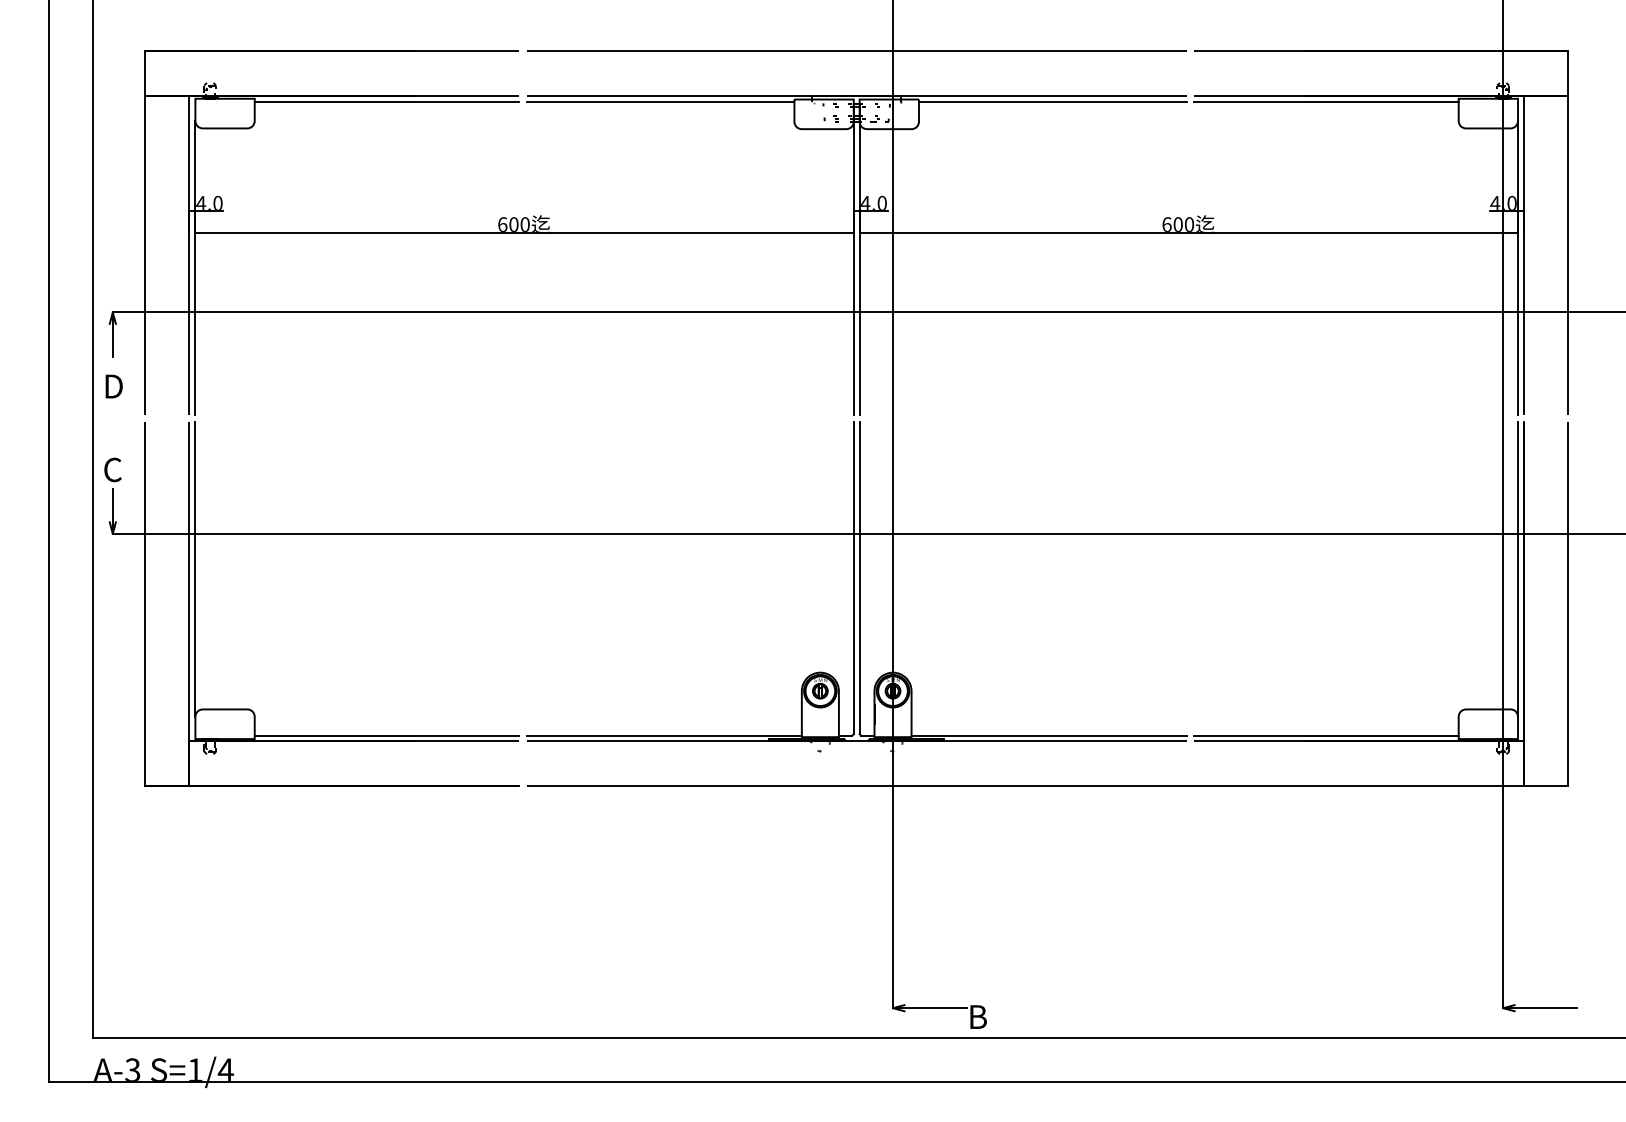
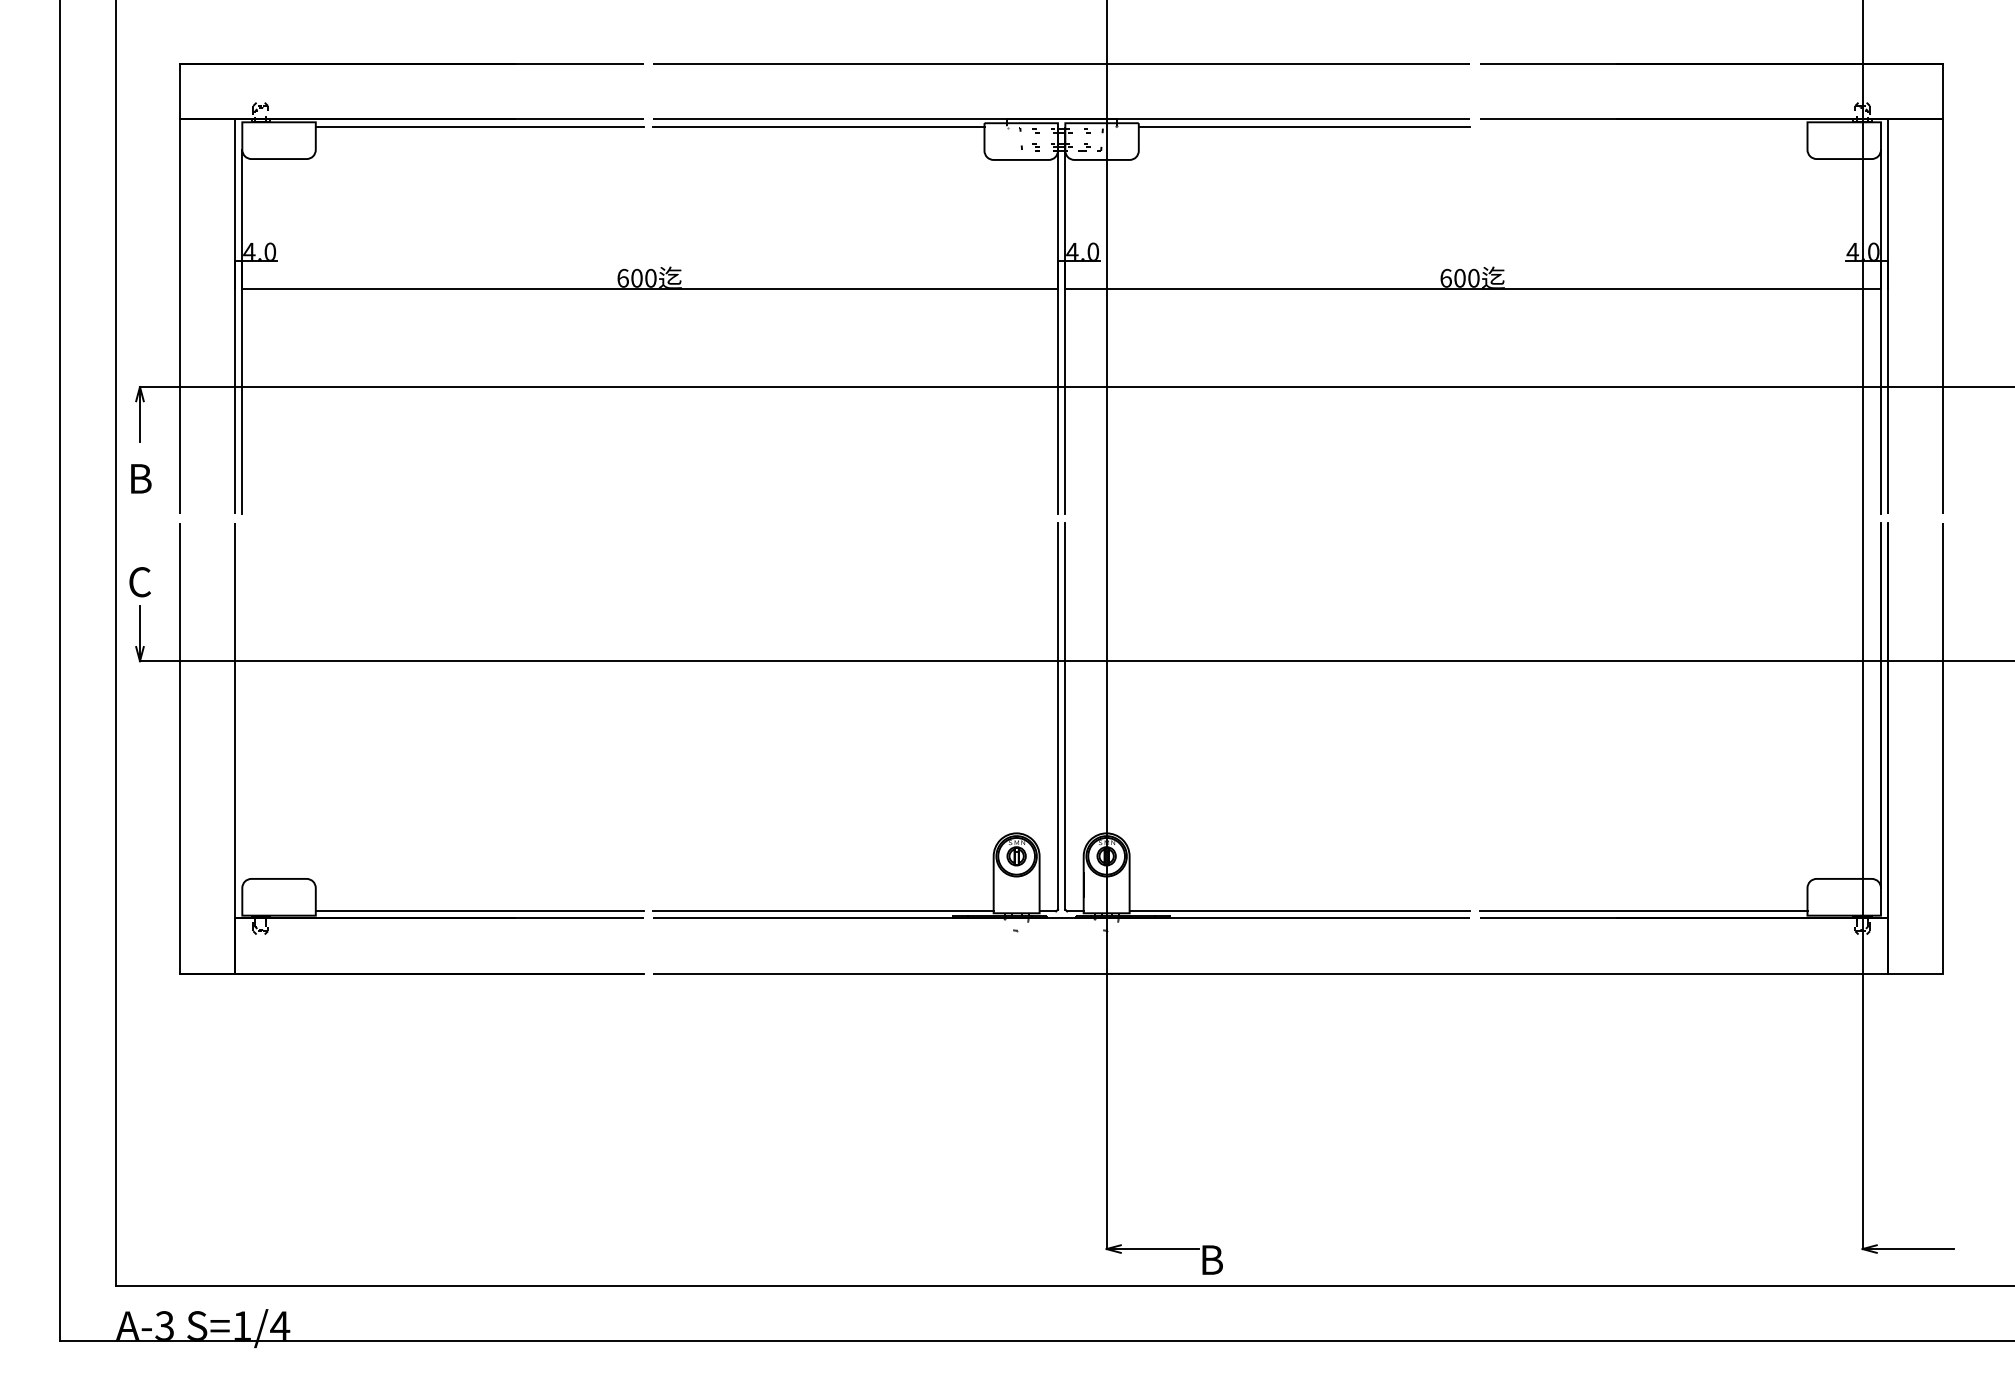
line: (1326, 102) -> (1643, 126), removed
text: (115, 386) -> (143, 478), D -> B
line: (195, 569) -> (242, 705), removed

